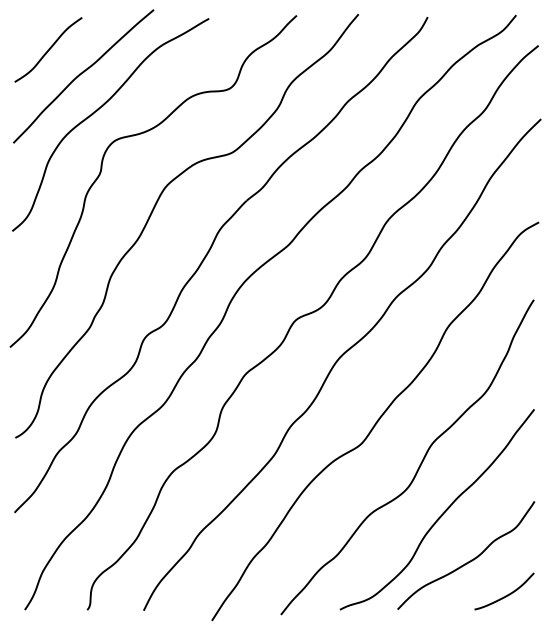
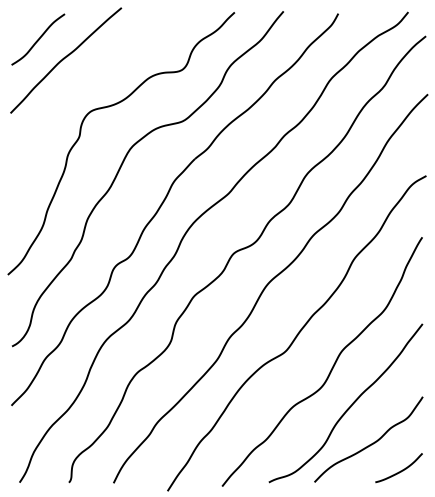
curve: (97, 111) -> (77, 88), removed

